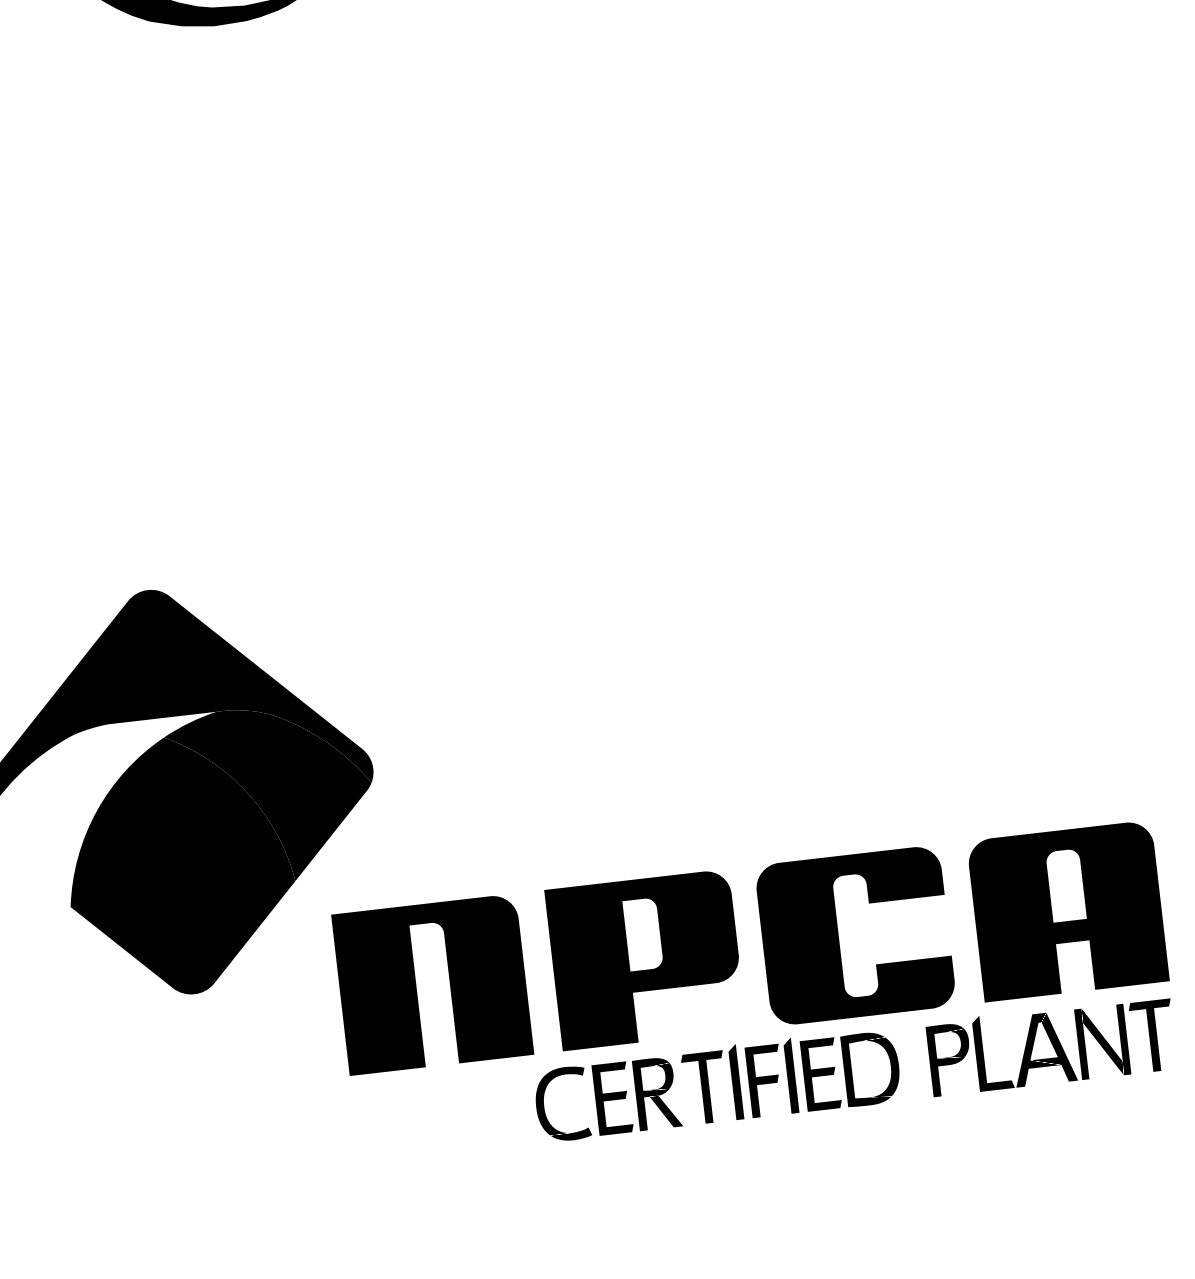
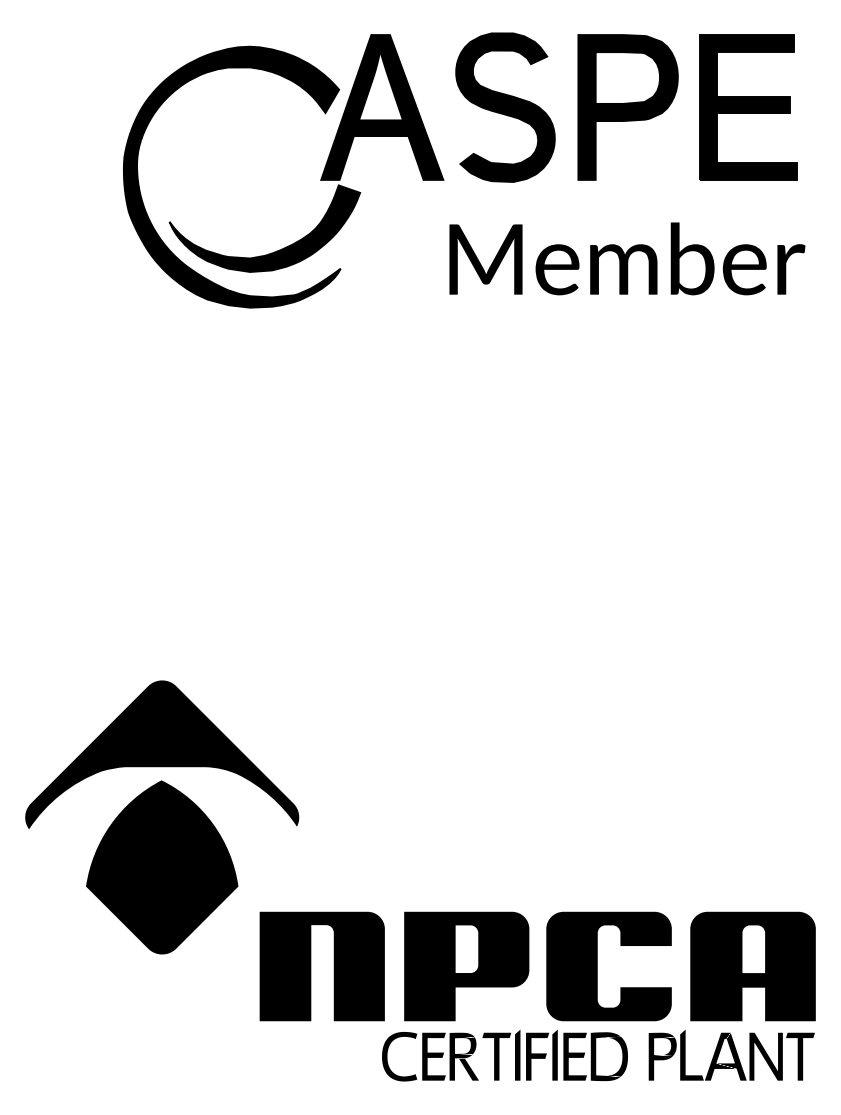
fill: (270, 794) -> (228, 826), removed

